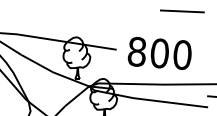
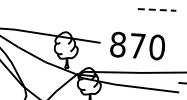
line: (182, 10) -> (157, 9), solid -> dashed
text: (159, 52) -> (137, 45), 800 -> 870

